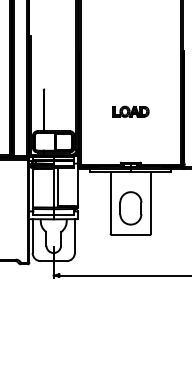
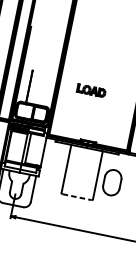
part: (130, 111) -> (91, 90), moved
part: (130, 208) -> (112, 182), moved
line: (130, 235) -> (76, 197), solid -> dashed

